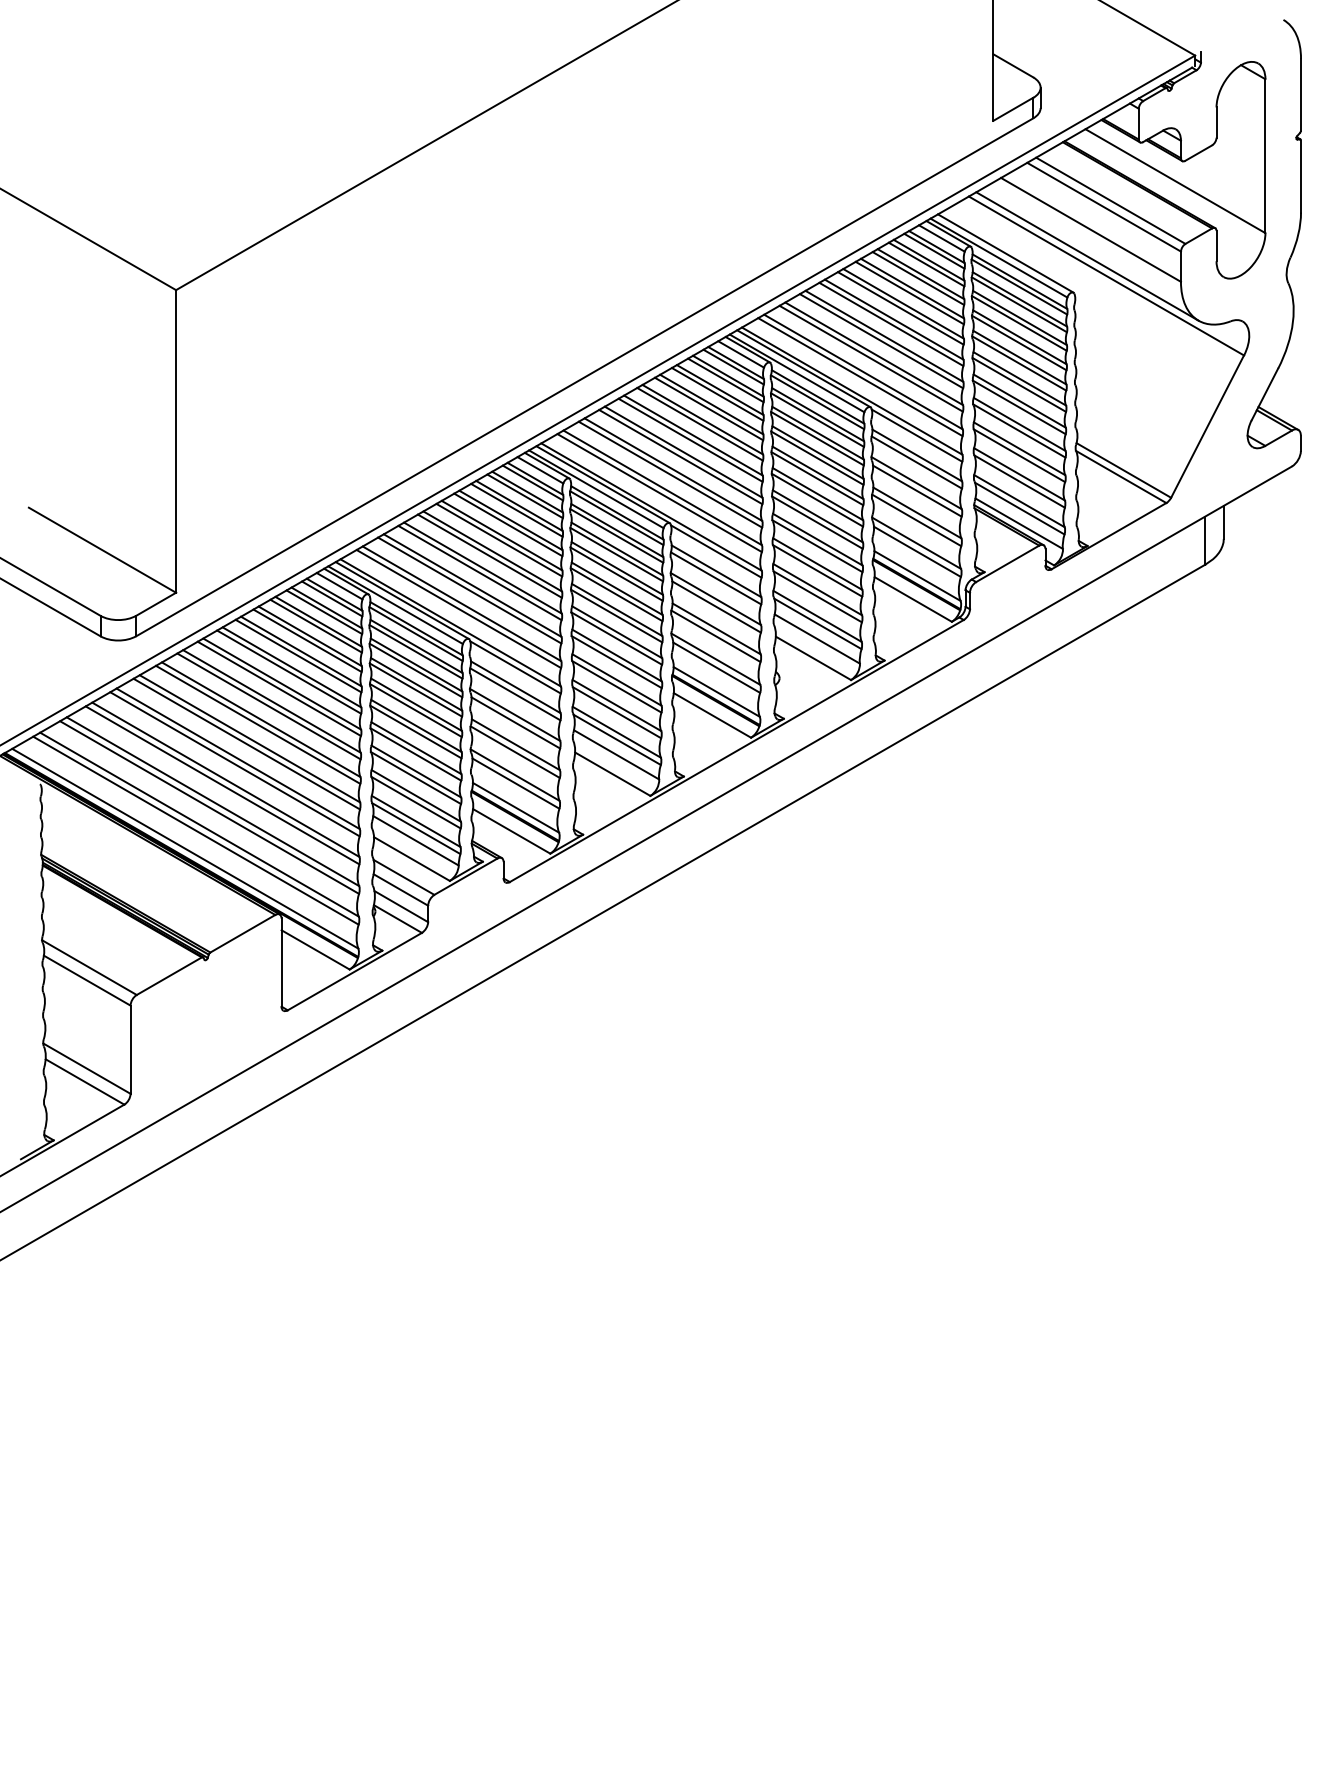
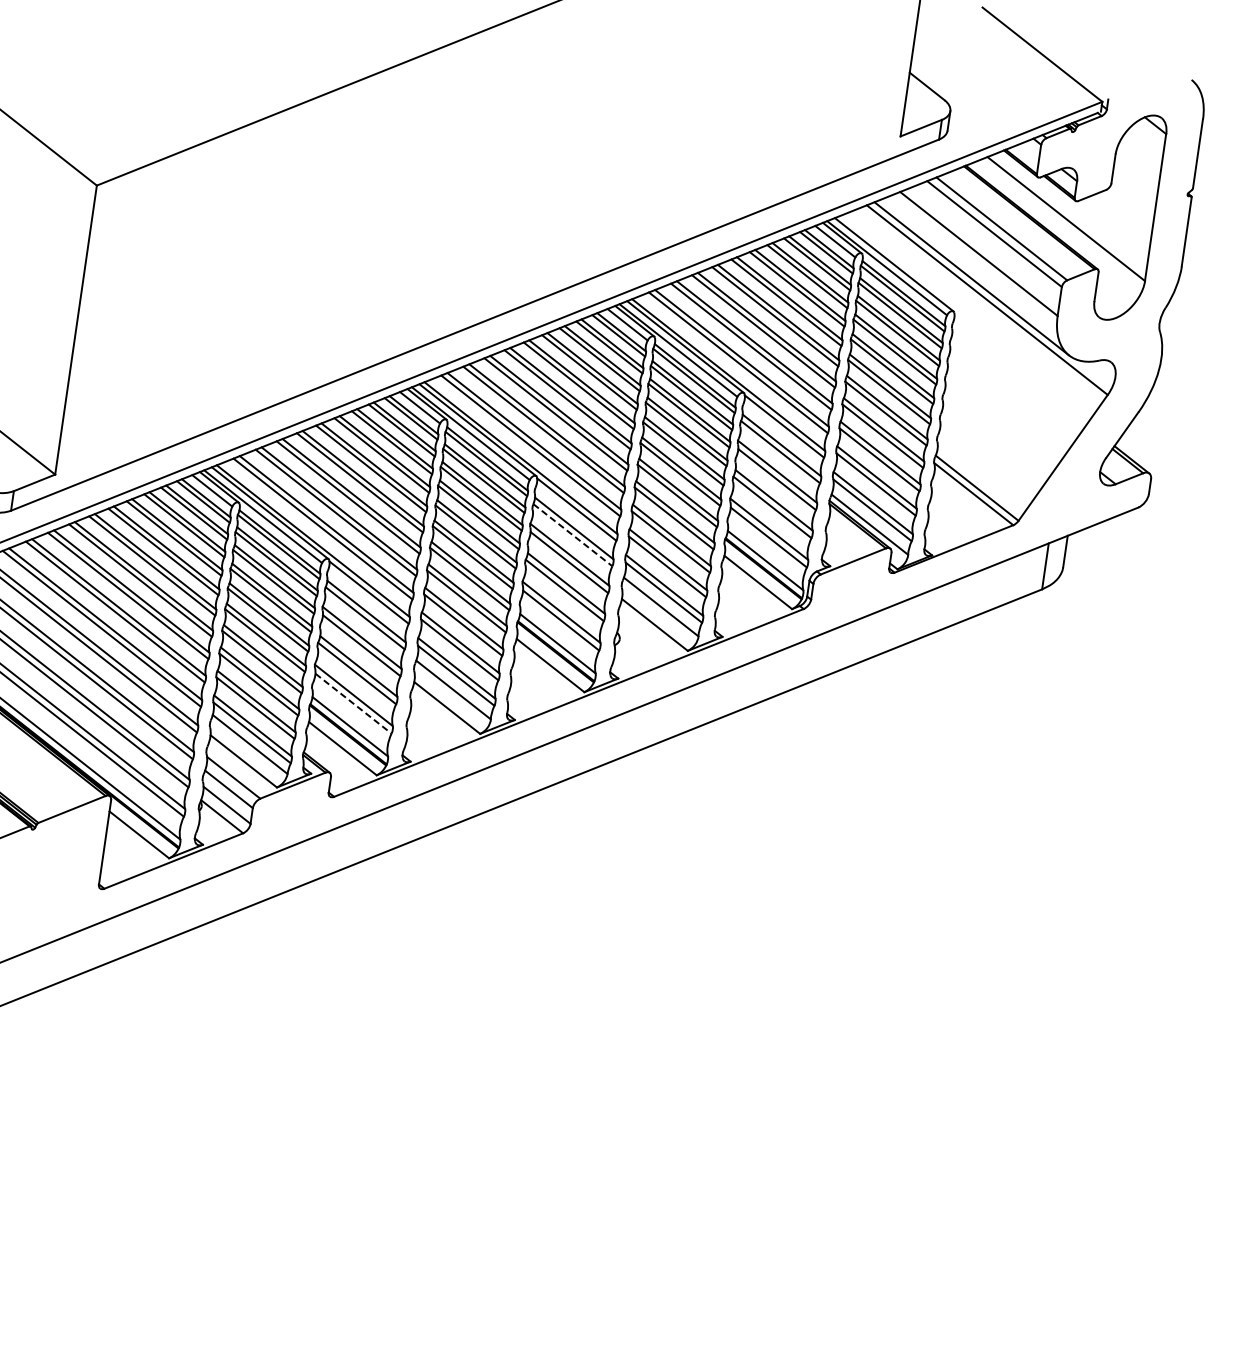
line: (716, 578) -> (573, 535), solid -> dashed
line: (516, 783) -> (354, 703), solid -> dashed

